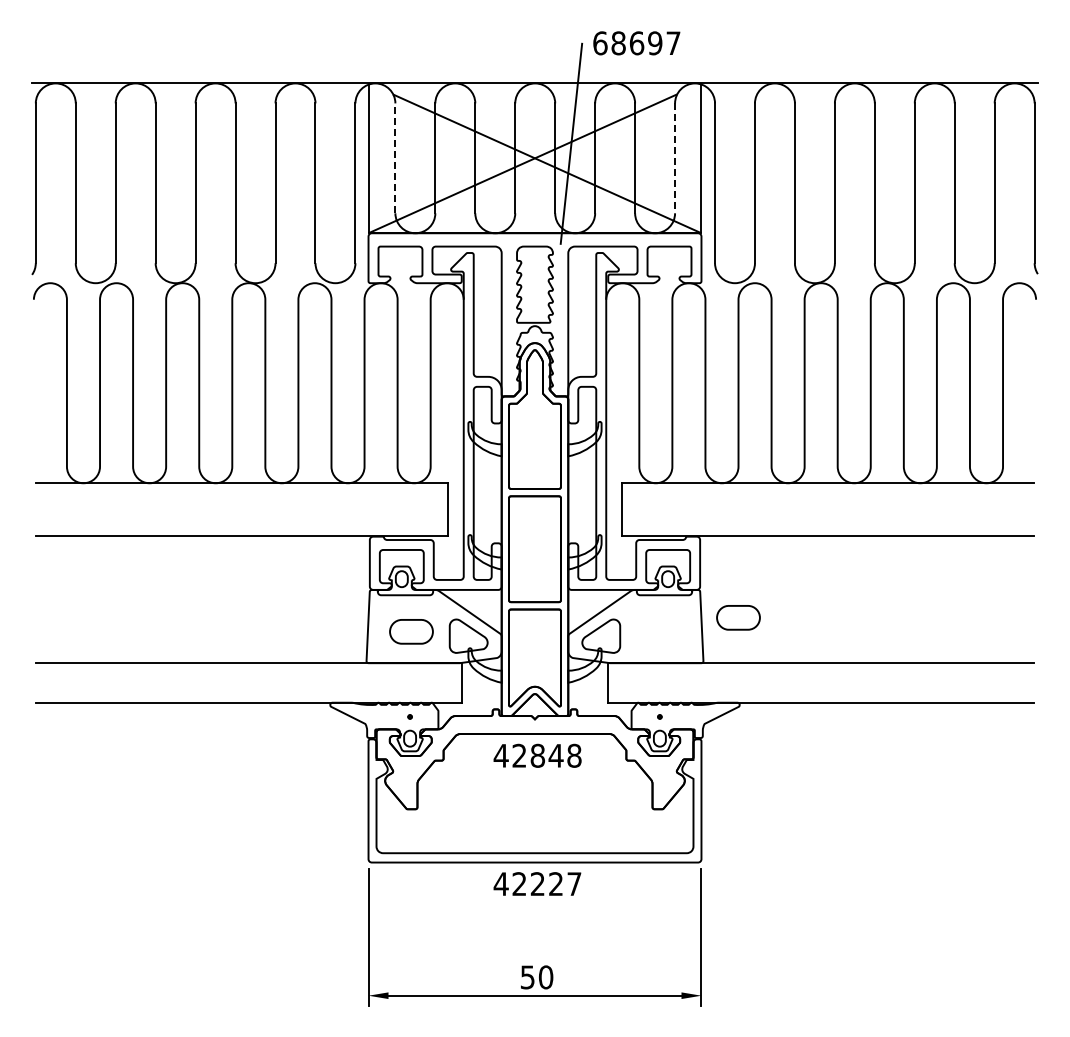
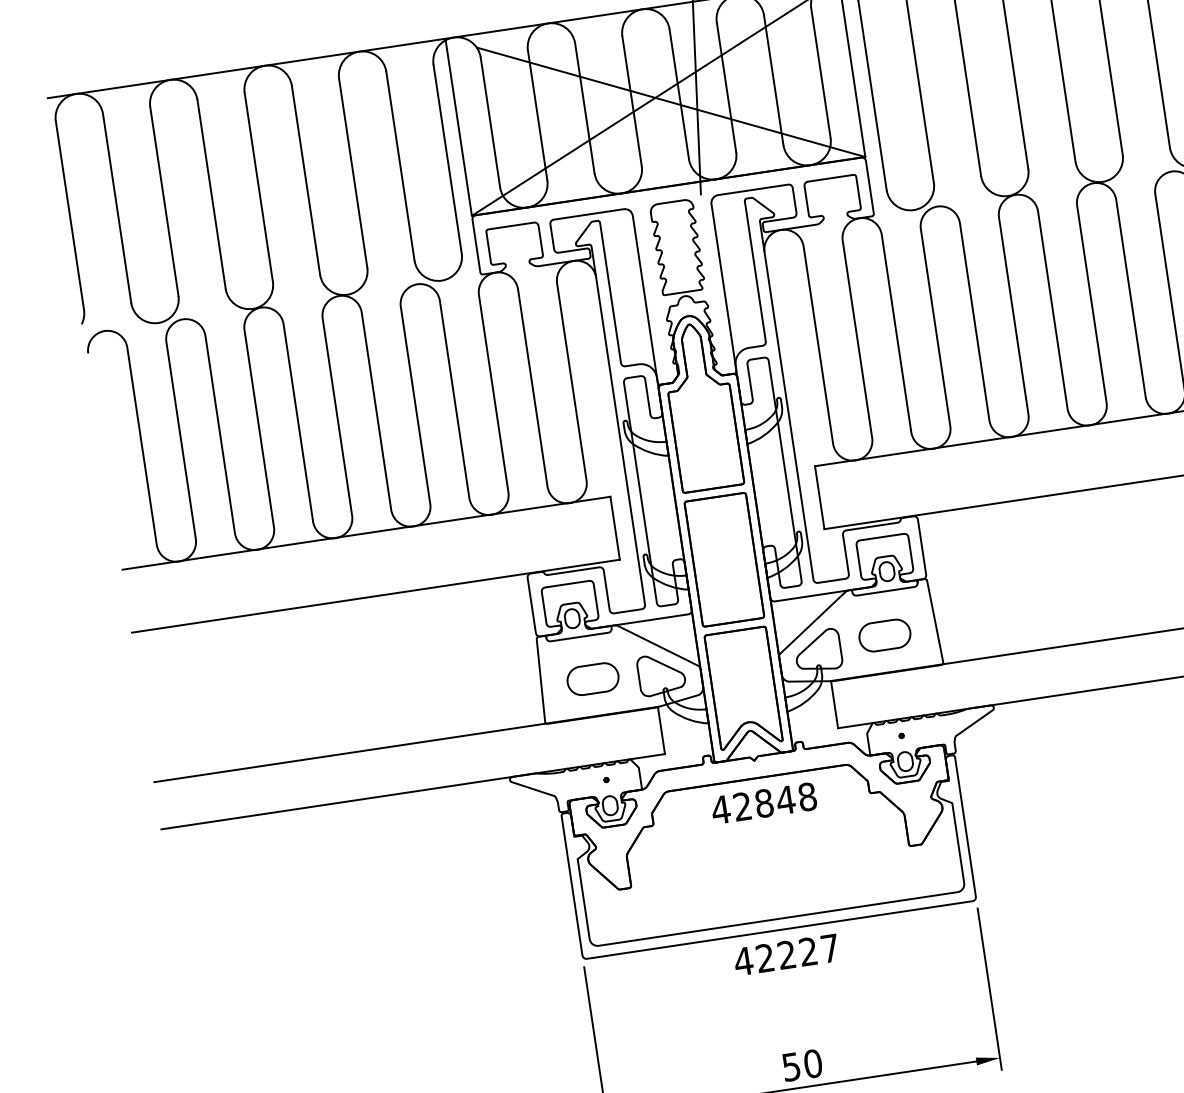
line: (395, 158) -> (490, 122), dashed -> solid
line: (675, 158) -> (821, 73), dashed -> solid
part: (738, 617) -> (884, 635), moved

